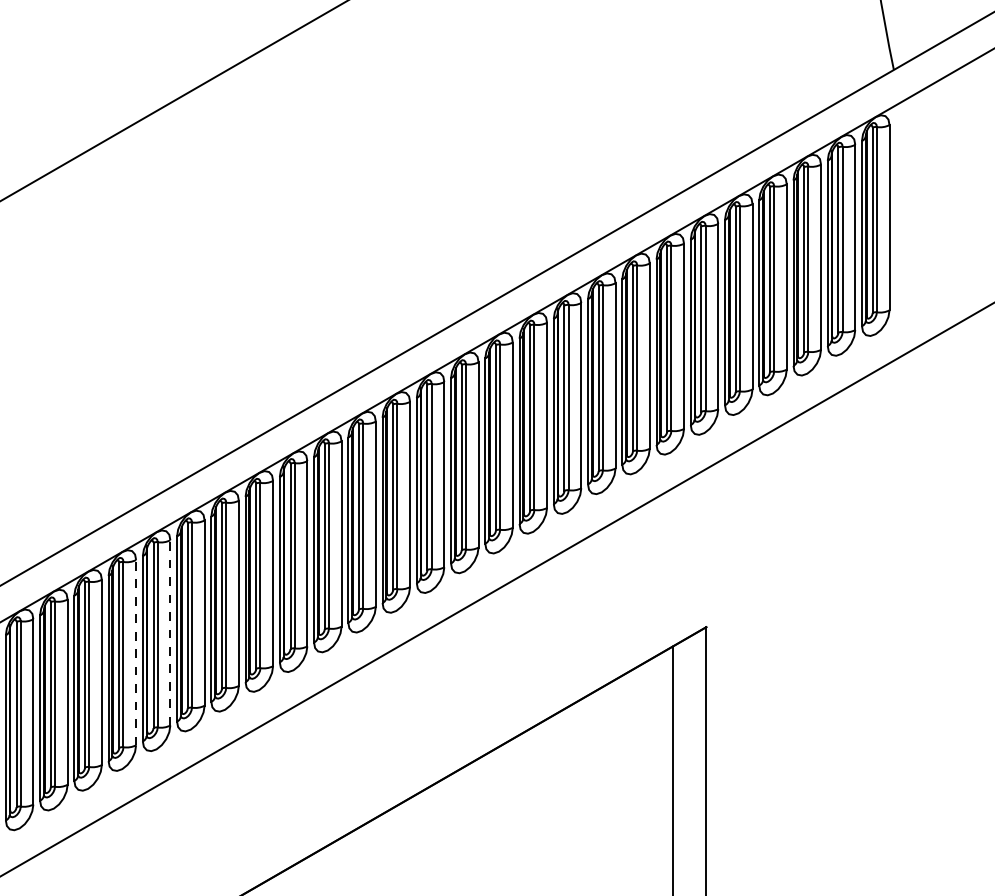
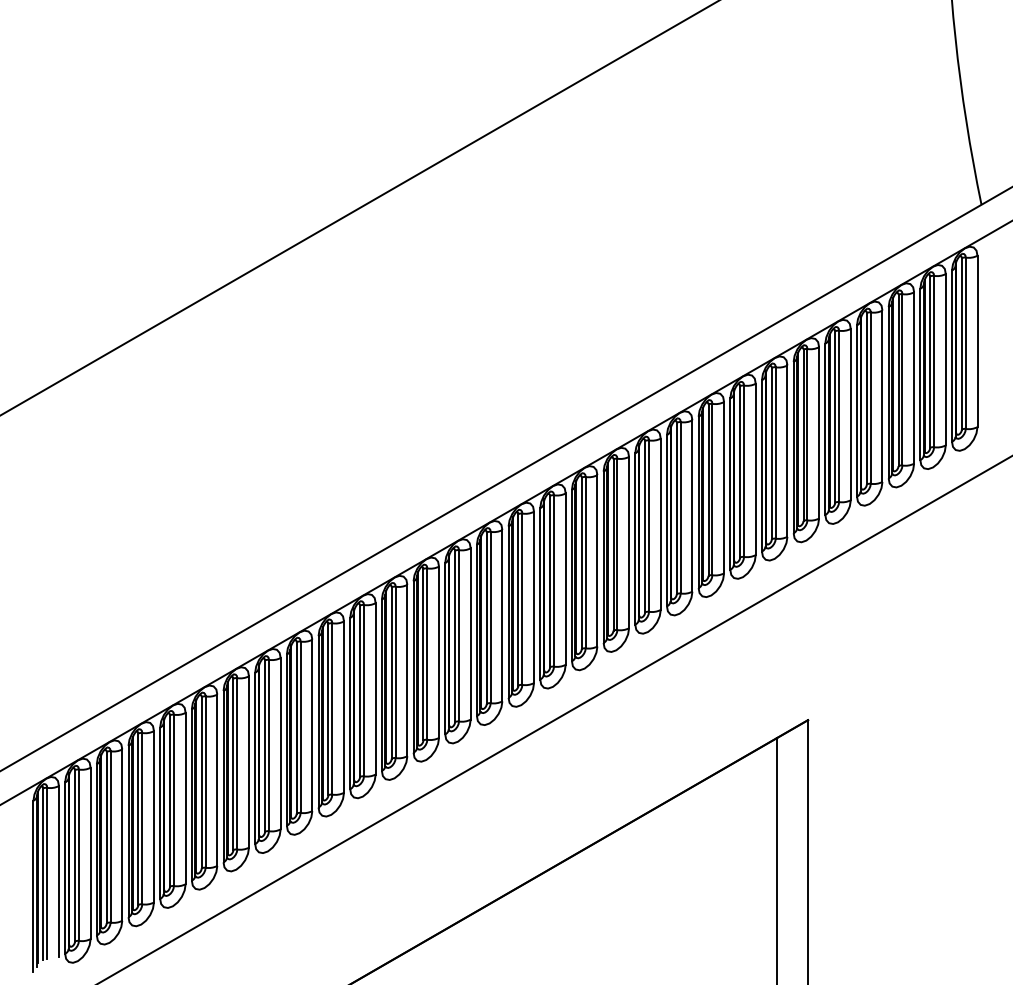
line: (170, 632) -> (312, 725), dashed -> solid
line: (135, 652) -> (280, 743), dashed -> solid

